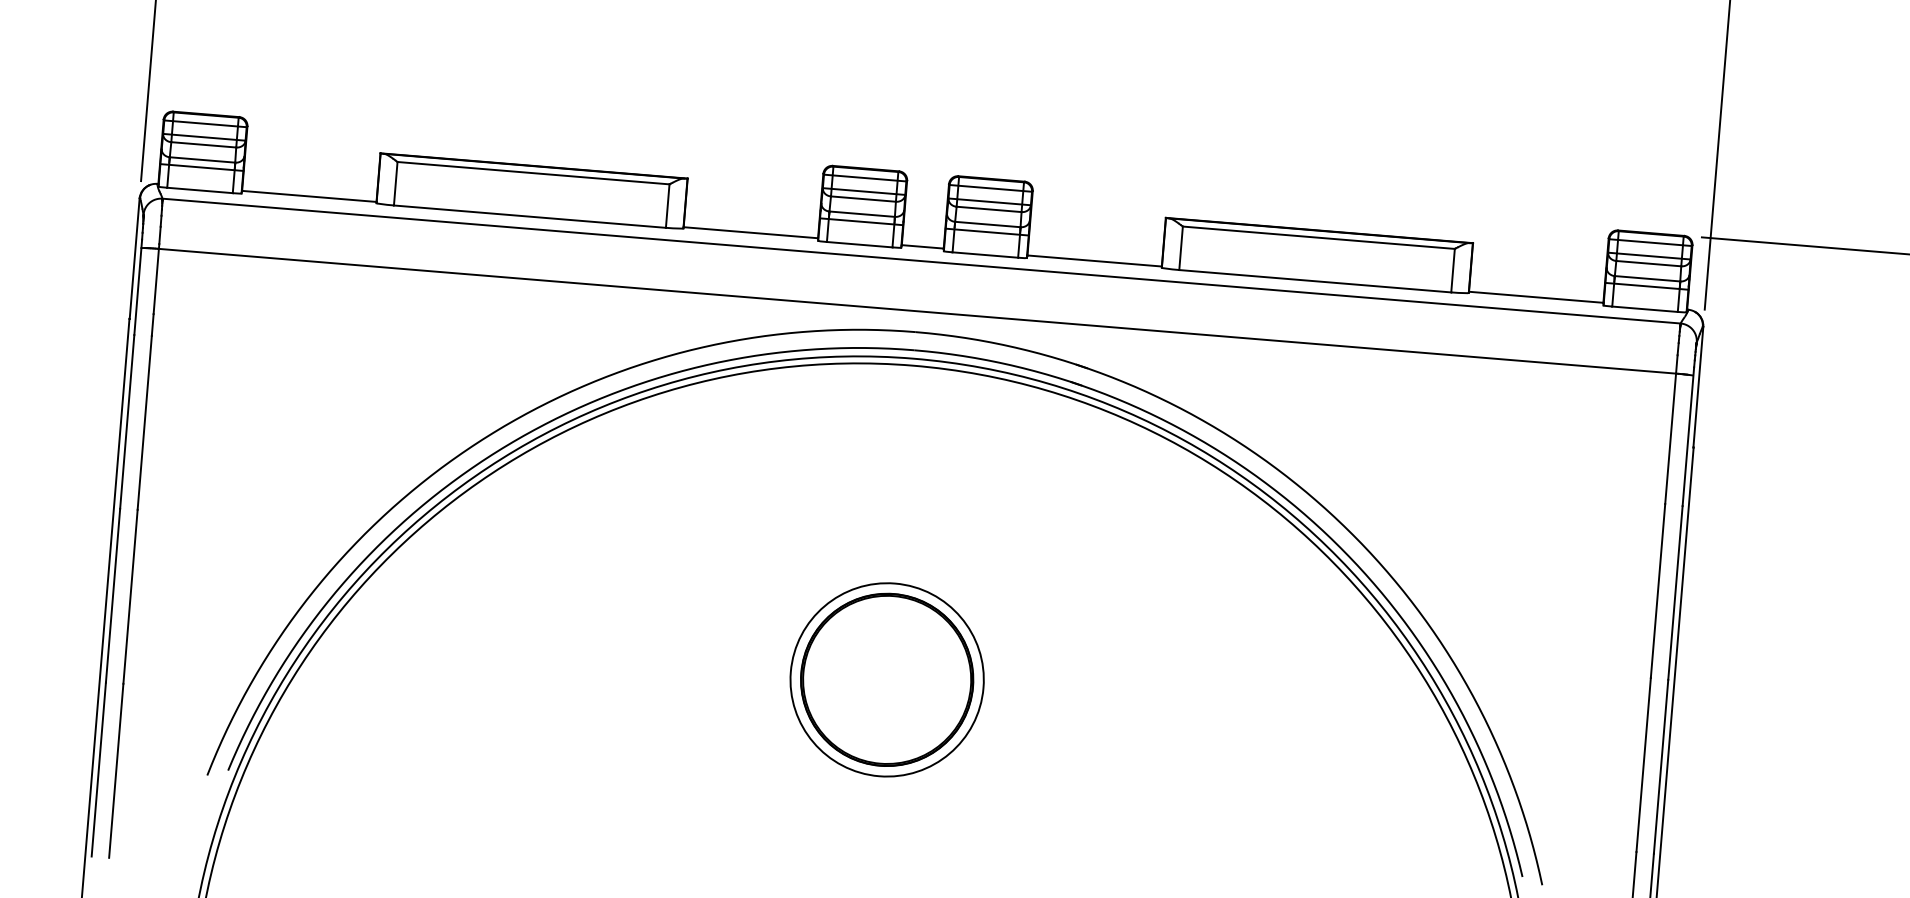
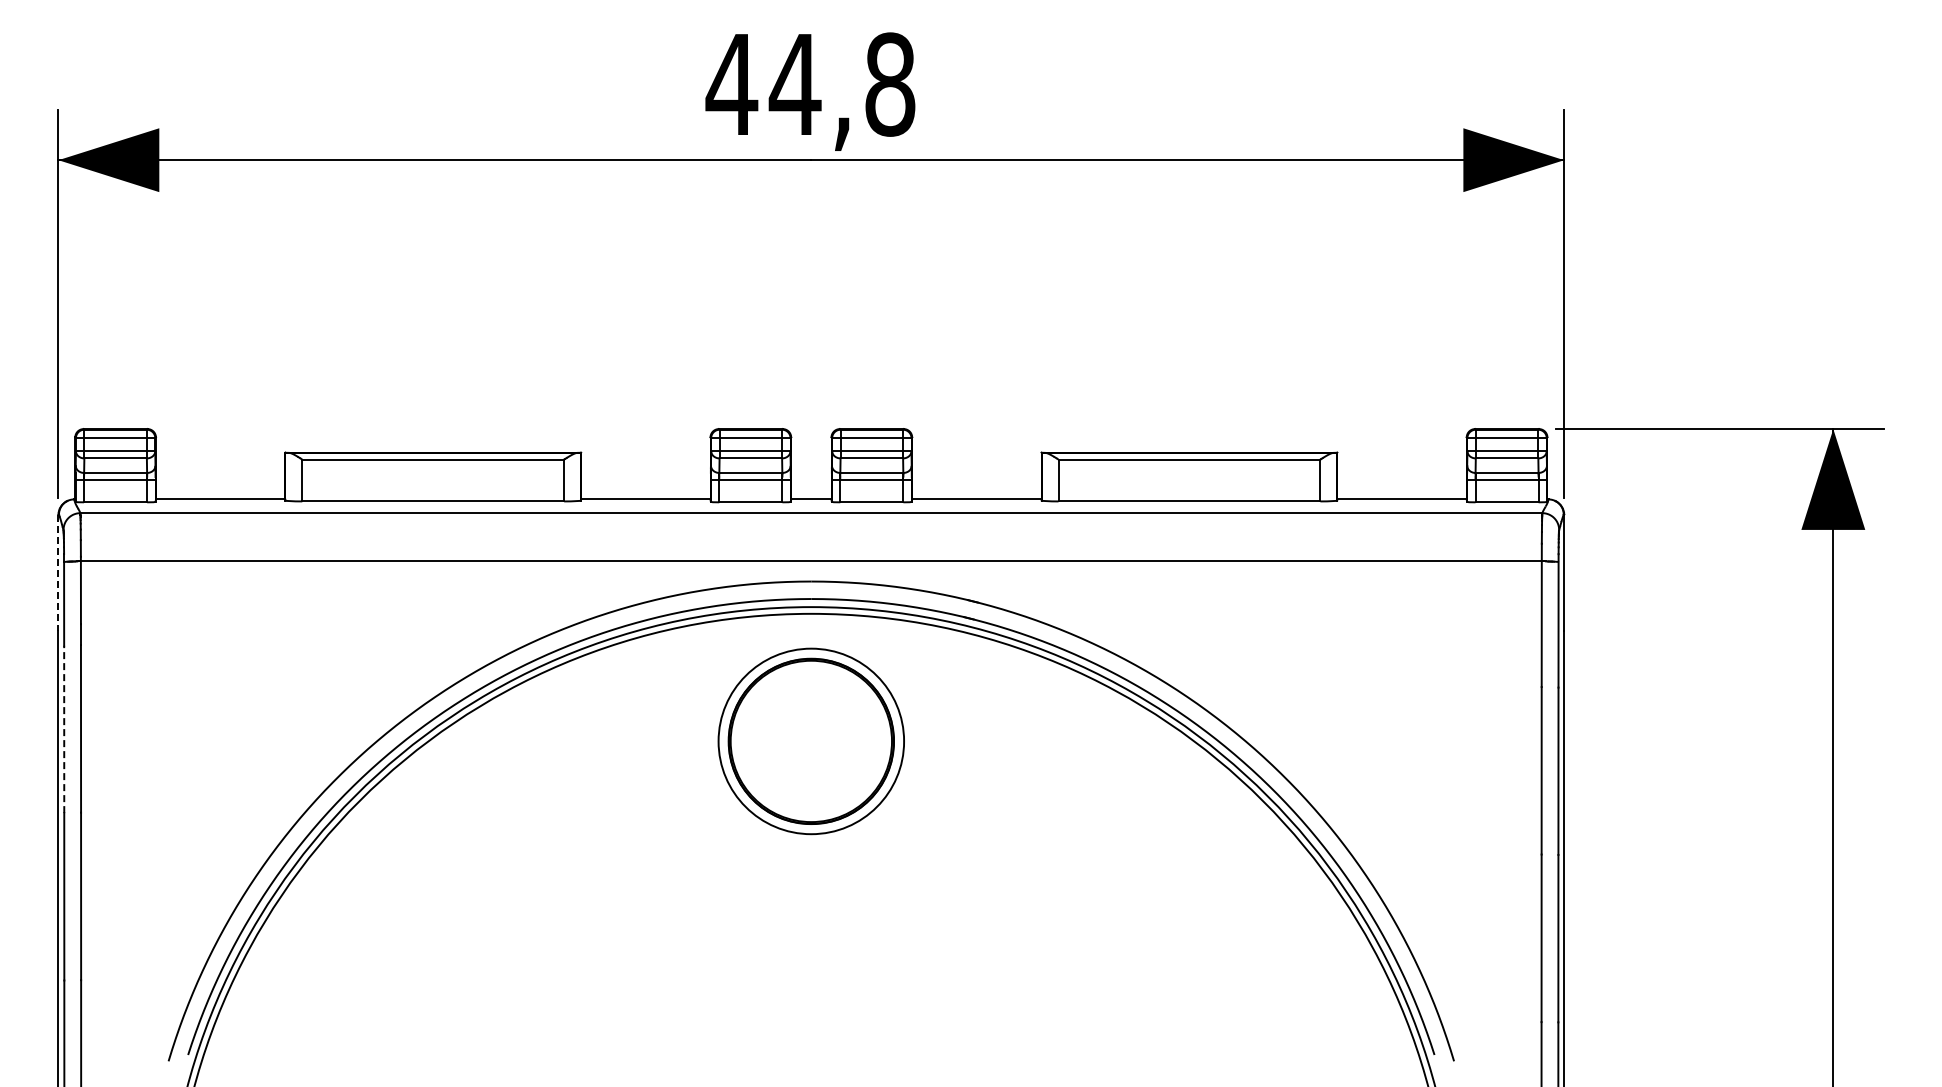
line: (134, 258) -> (58, 572), solid -> dashed
line: (127, 422) -> (64, 729), solid -> dashed
part: (886, 679) -> (810, 741), moved

